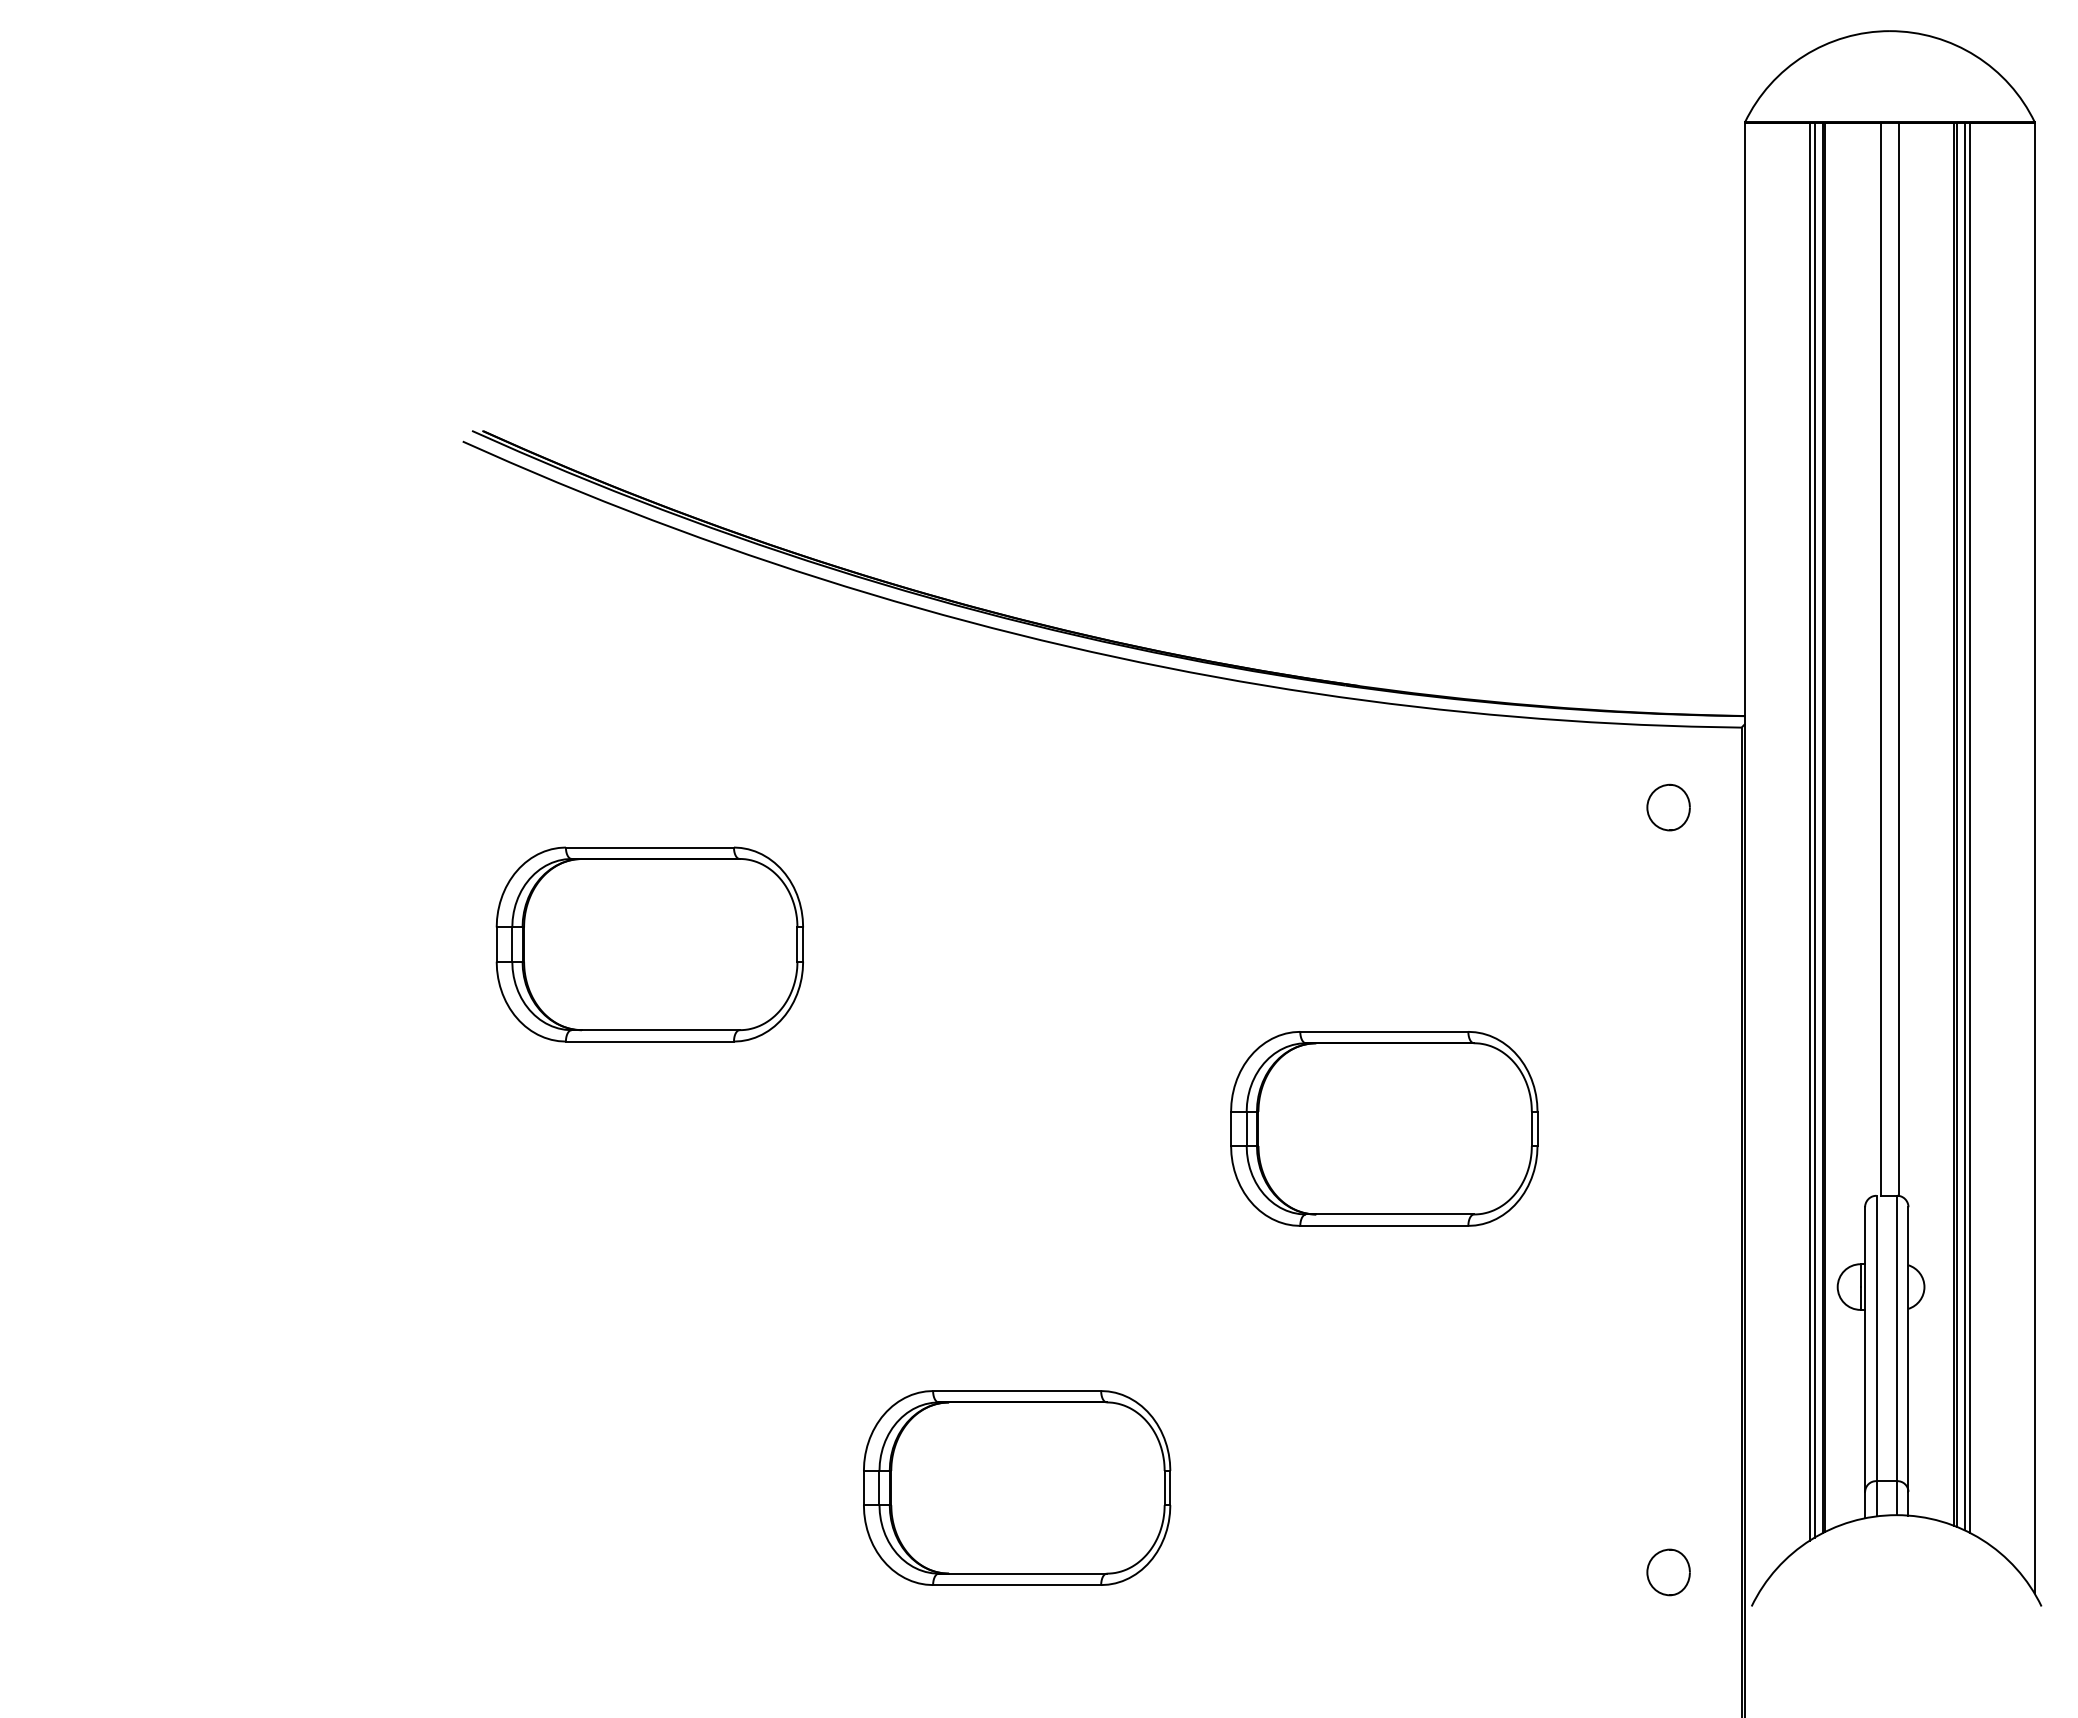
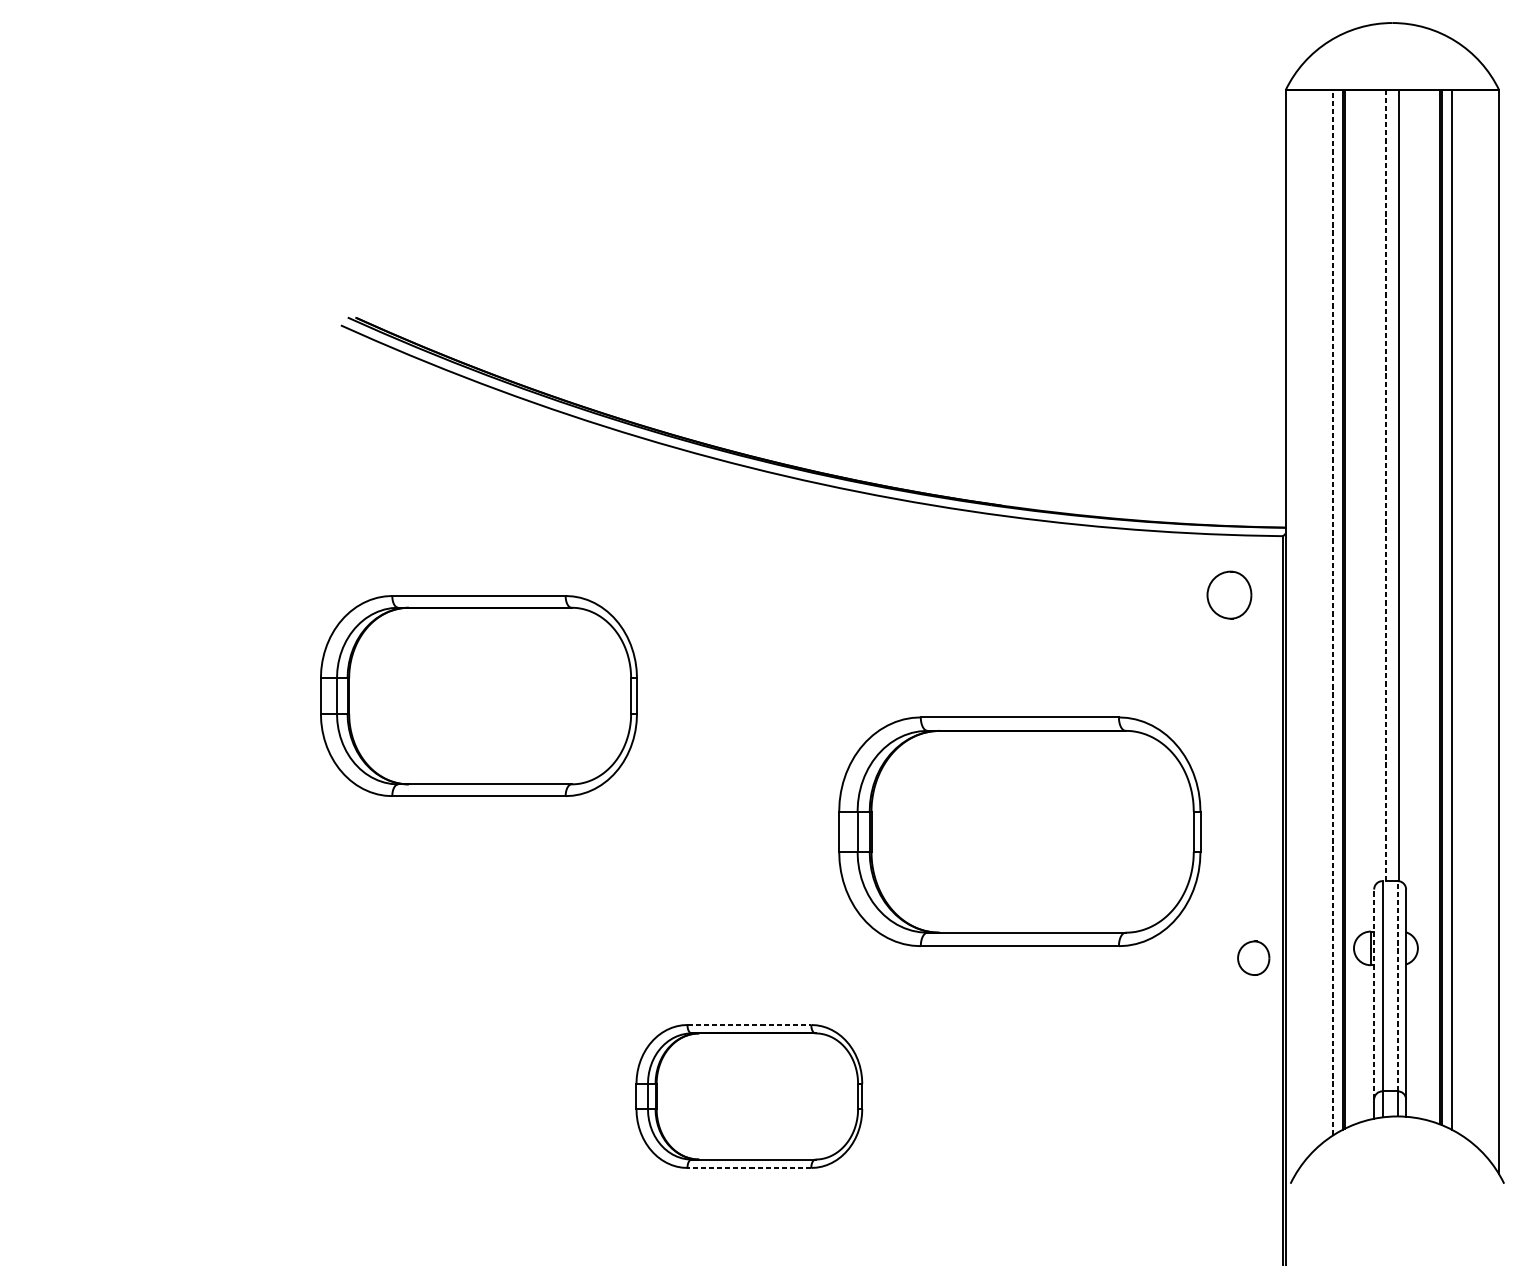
line: (1880, 659) -> (1385, 486), solid -> dashed
part: (1668, 807) -> (1229, 595), size x1.4
line: (1965, 826) -> (1448, 609), removed
line: (1814, 829) -> (1336, 611), removed
line: (1809, 831) -> (1333, 612), solid -> dashed
part: (649, 944) -> (478, 695), size x1.4
part: (1384, 1128) -> (1020, 831), size x1.6
line: (1897, 1338) -> (1398, 986), solid -> dashed
line: (1865, 1349) -> (1374, 994), solid -> dashed
line: (1017, 1391) -> (749, 1025), solid -> dashed
part: (1668, 1572) -> (1253, 958), moved
line: (1016, 1585) -> (748, 1168), solid -> dashed

